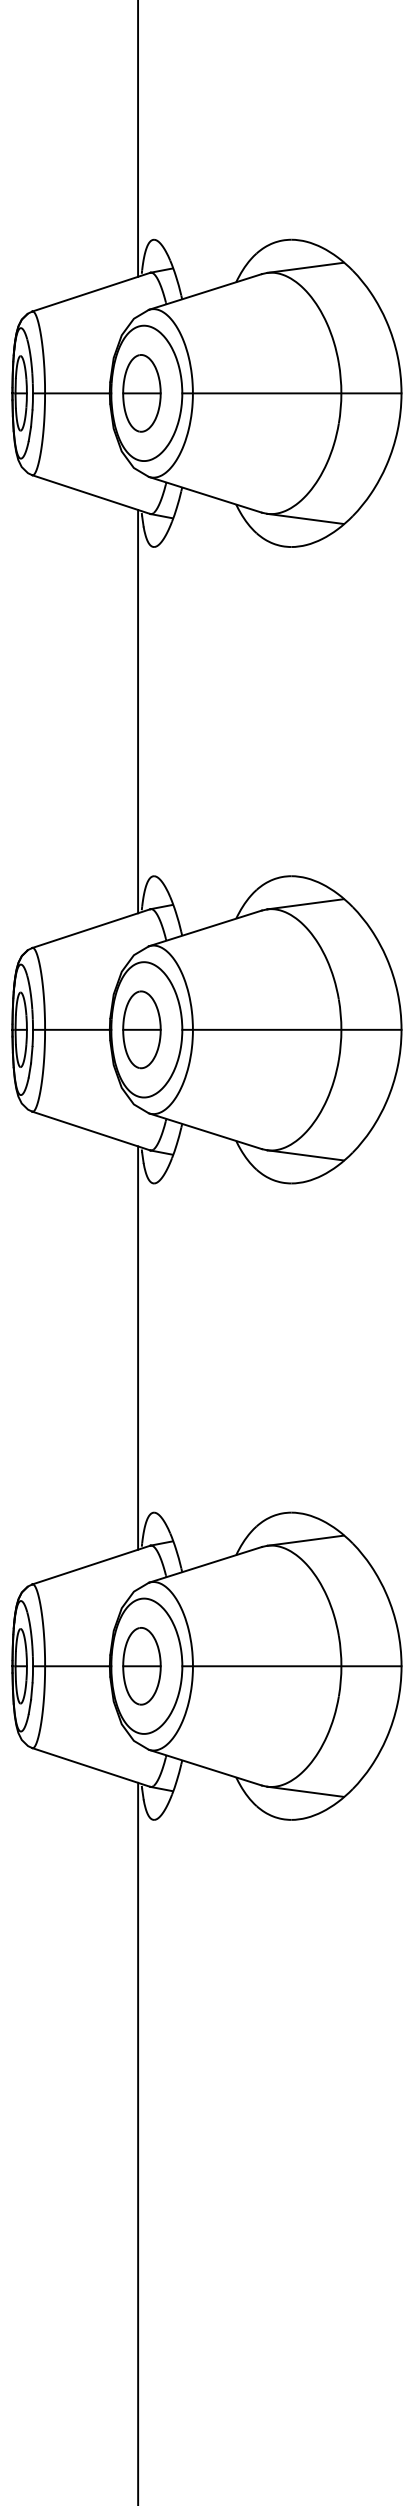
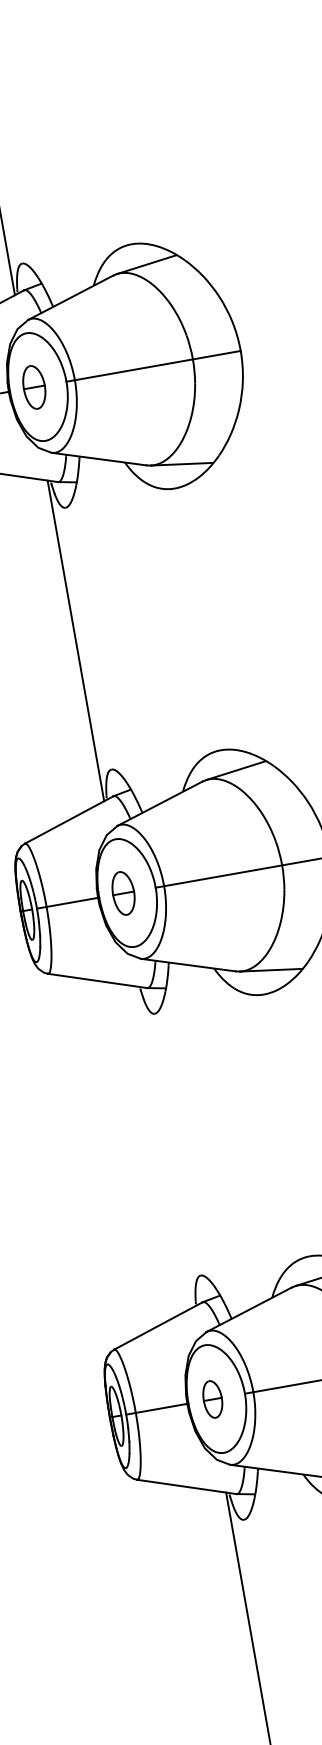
part: (141, 393) -> (34, 387), size x0.7
part: (141, 1029) -> (123, 893), size x0.7
line: (138, 1347) -> (165, 1146), removed
part: (141, 1666) -> (212, 1399), size x0.6

